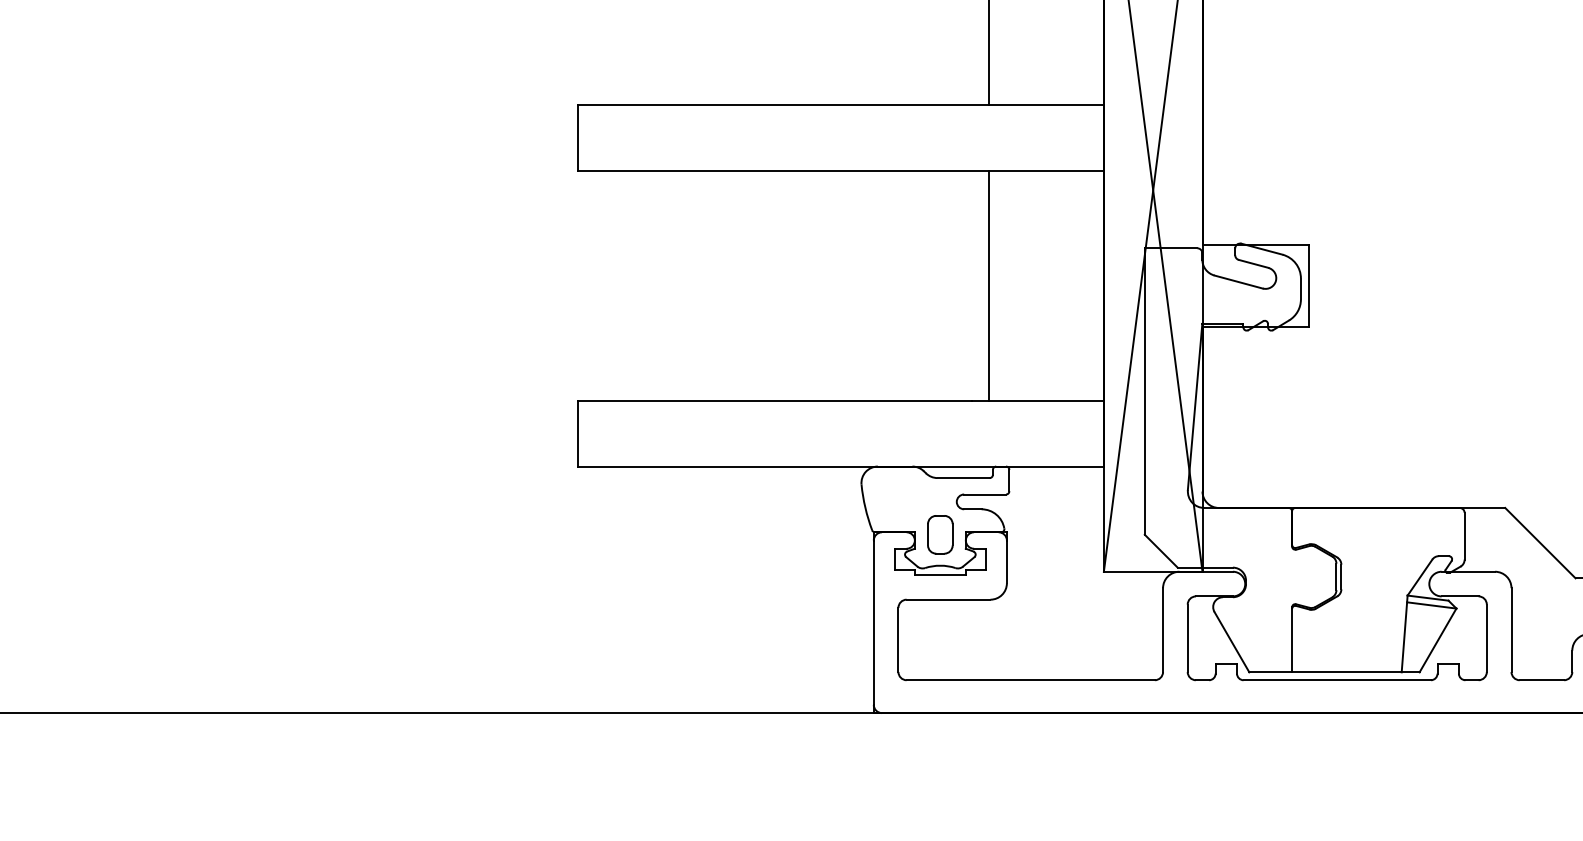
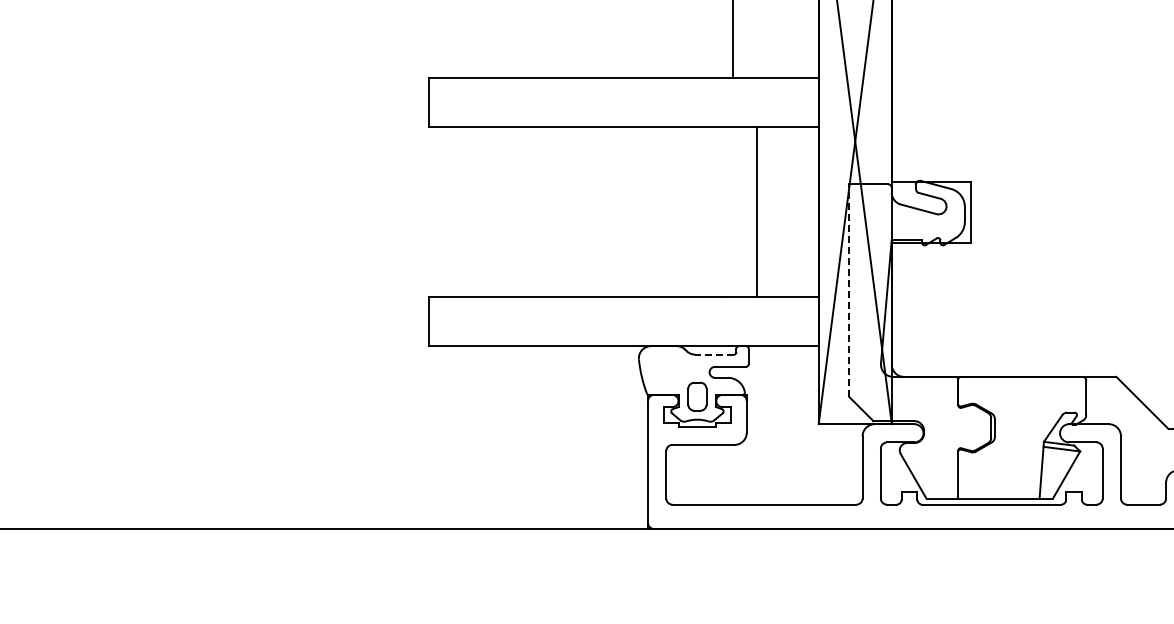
line: (989, 284) -> (757, 211), moved
line: (1145, 391) -> (849, 290), solid -> dashed
line: (963, 477) -> (714, 354), solid -> dashed

